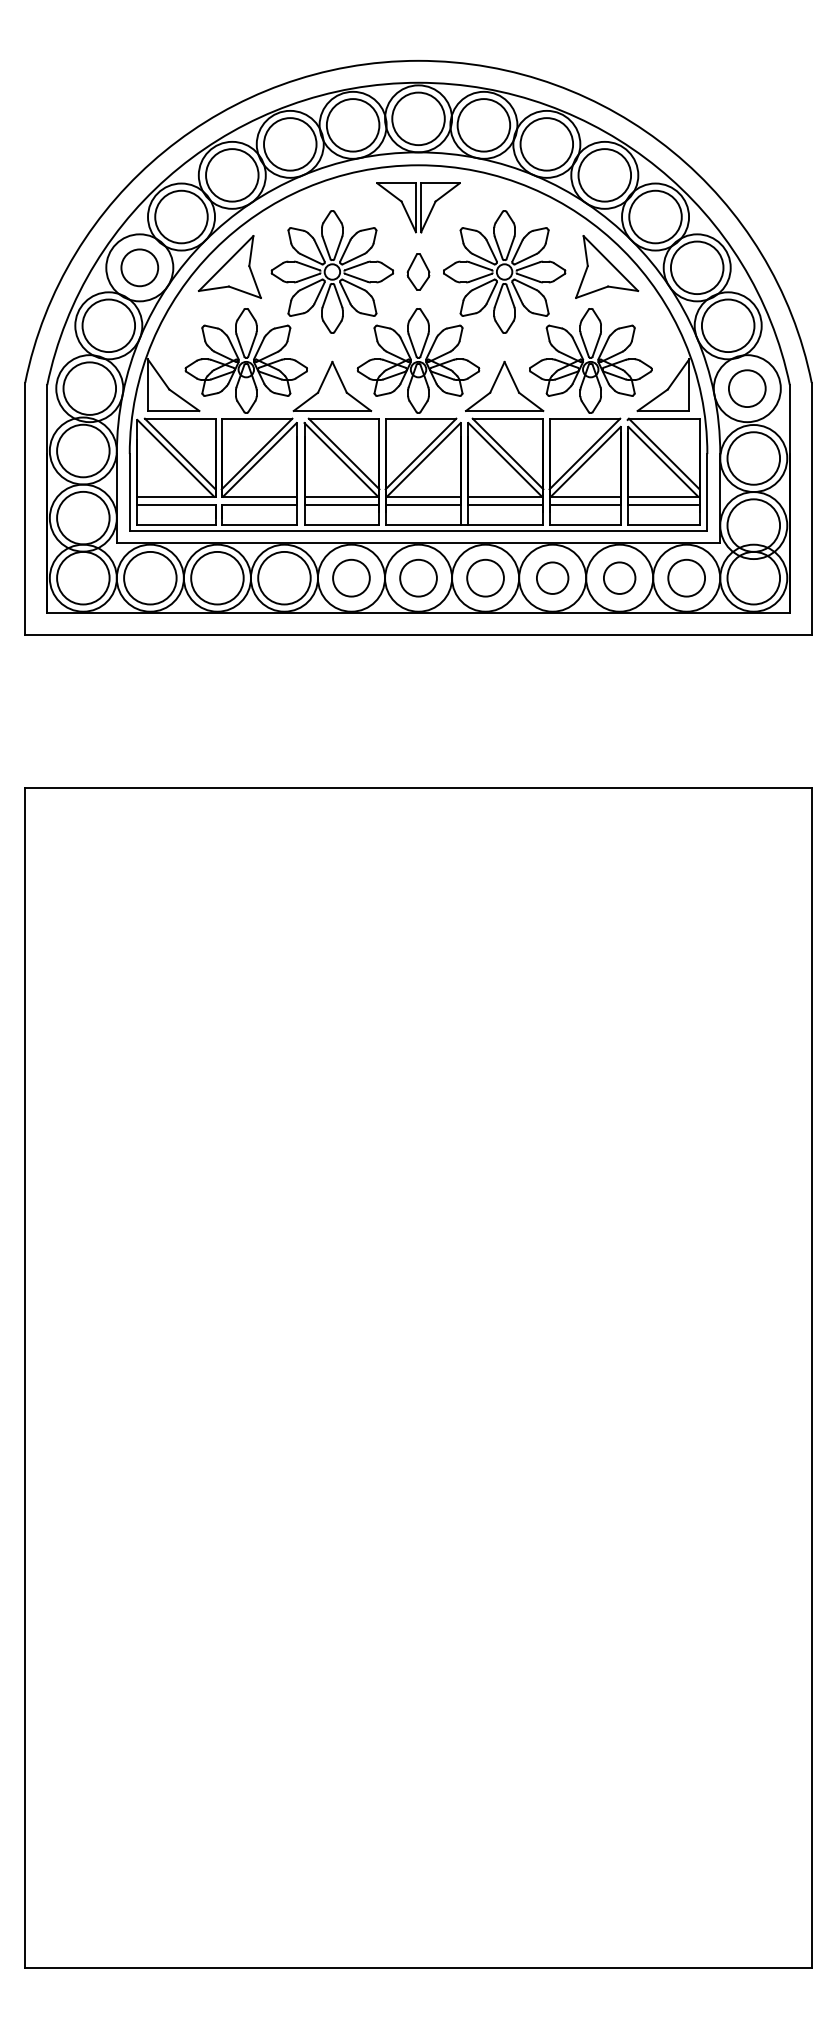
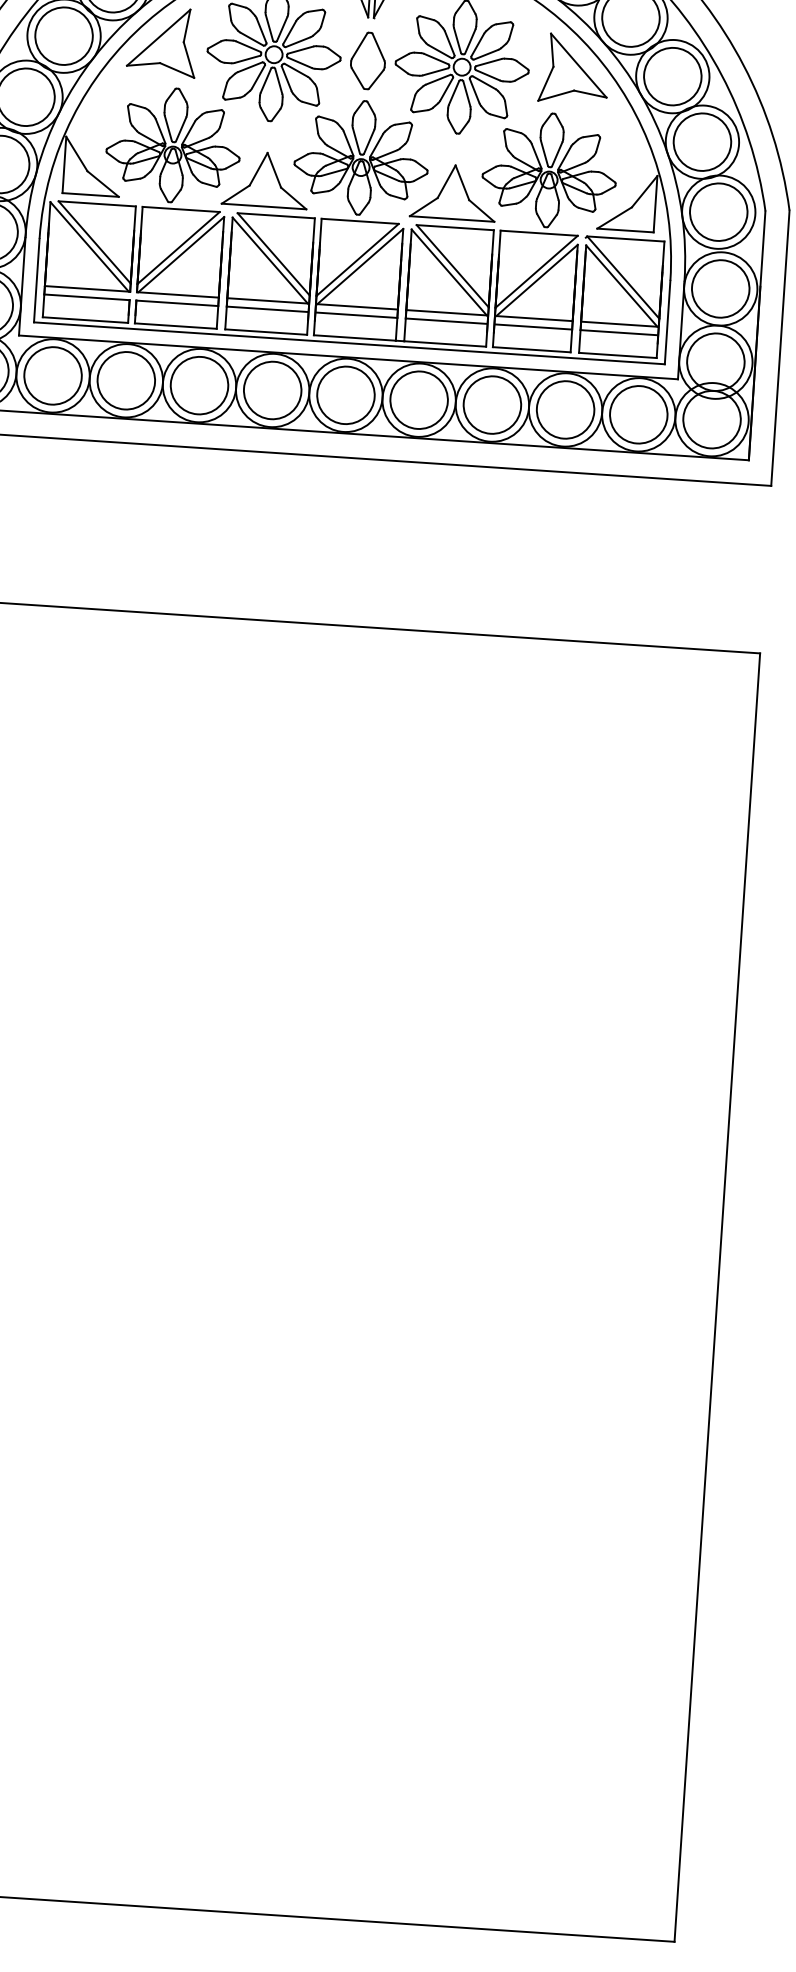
circle: (139, 267) -> (63, 35), size x1.43
part: (418, 271) -> (368, 60), size x1.43
circle: (747, 388) -> (718, 212), size x1.43
circle: (351, 577) -> (272, 389), size x1.43
circle: (418, 577) -> (345, 394), size x1.43
circle: (485, 577) -> (419, 399), size x1.43
circle: (552, 577) -> (492, 404), size x1.67
circle: (619, 577) -> (565, 409), size x1.67
circle: (686, 577) -> (638, 414), size x1.43

